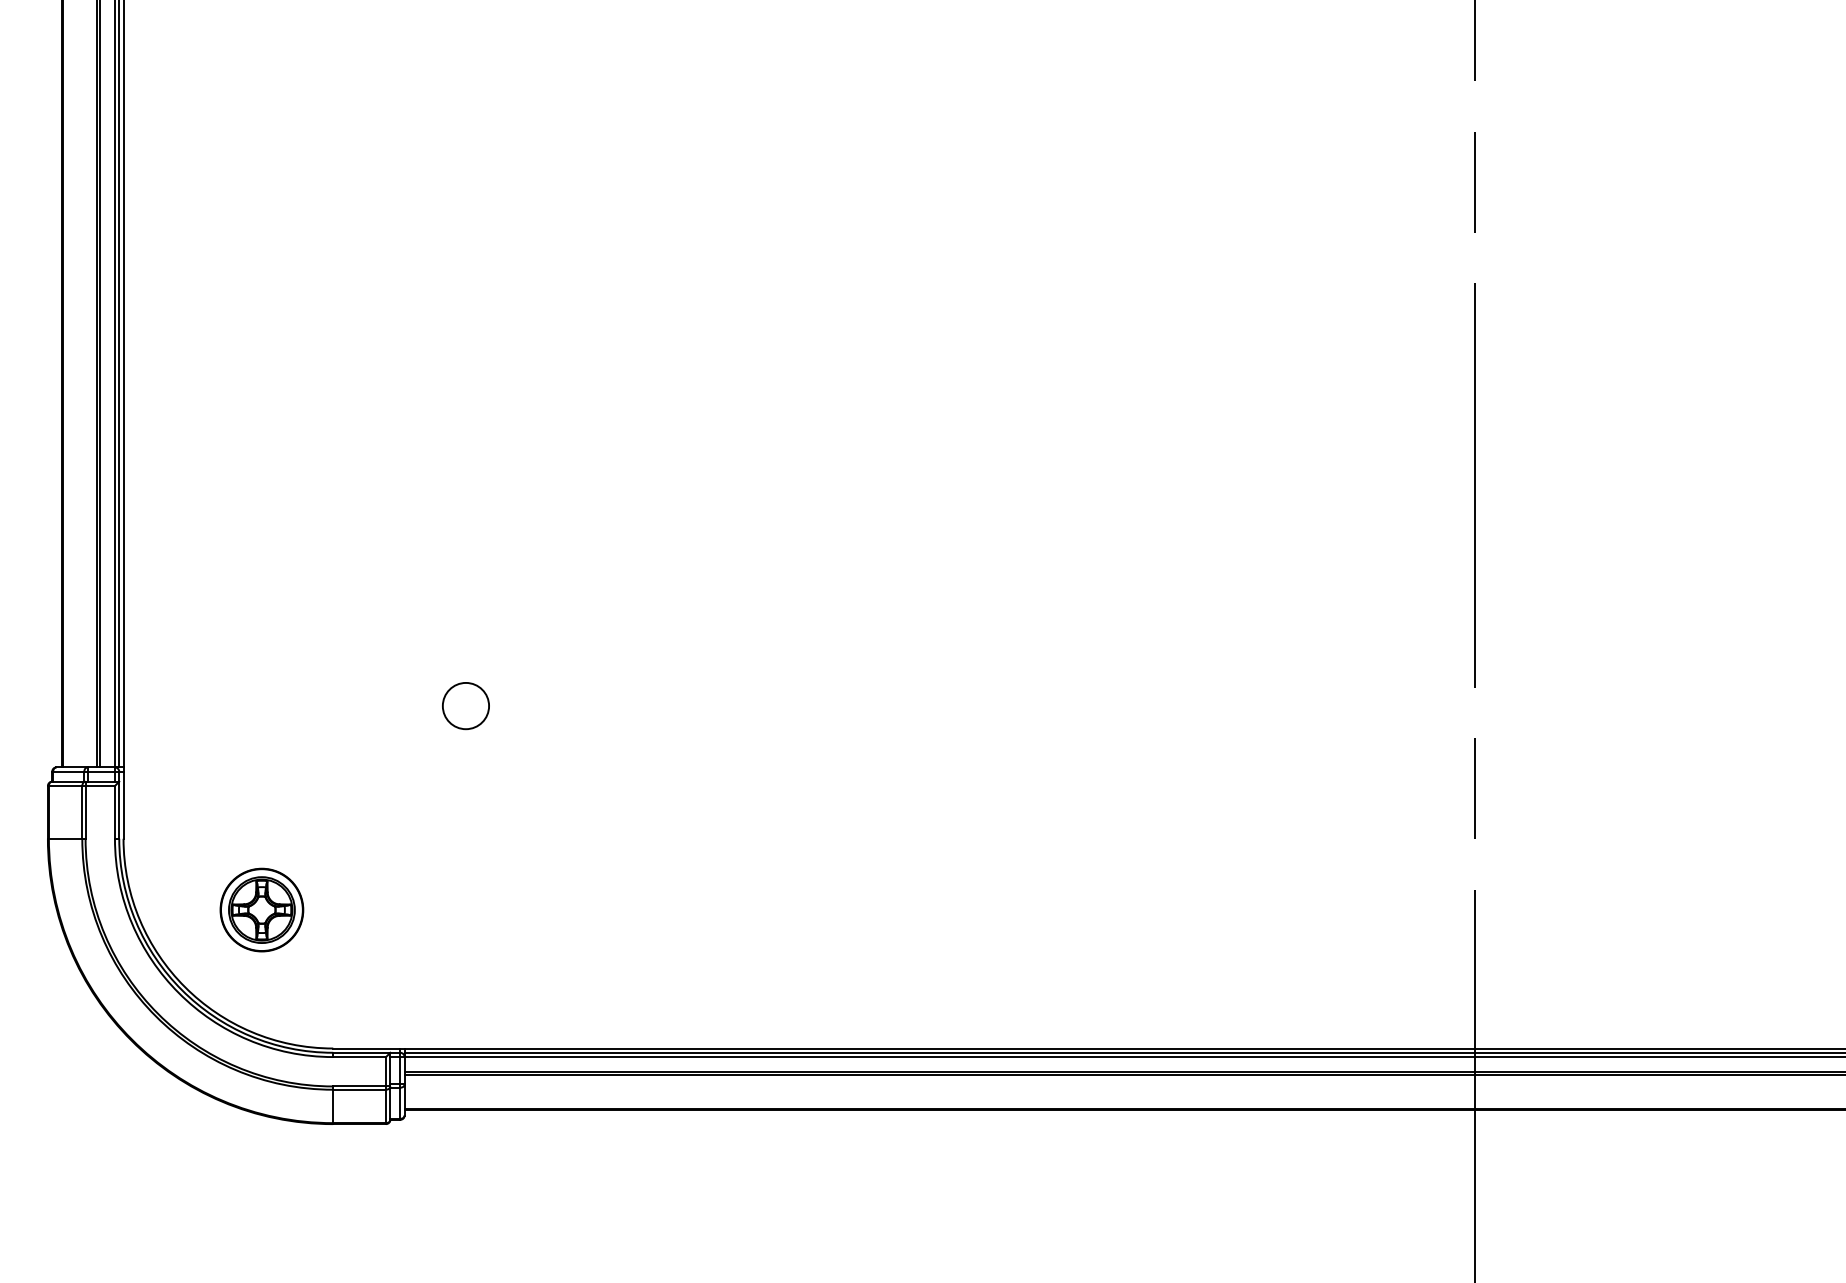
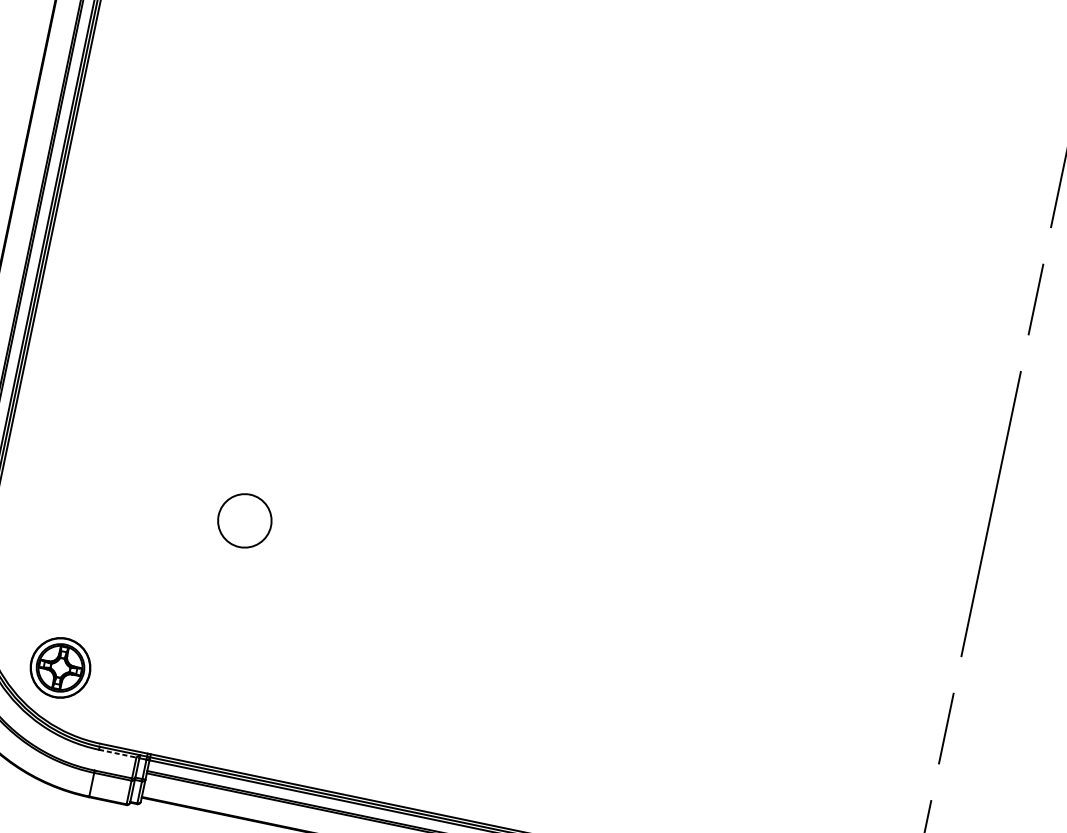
circle: (465, 706) -> (244, 521), size x1.6
part: (261, 909) -> (60, 667), moved
line: (360, 1057) -> (118, 754), solid -> dashed

